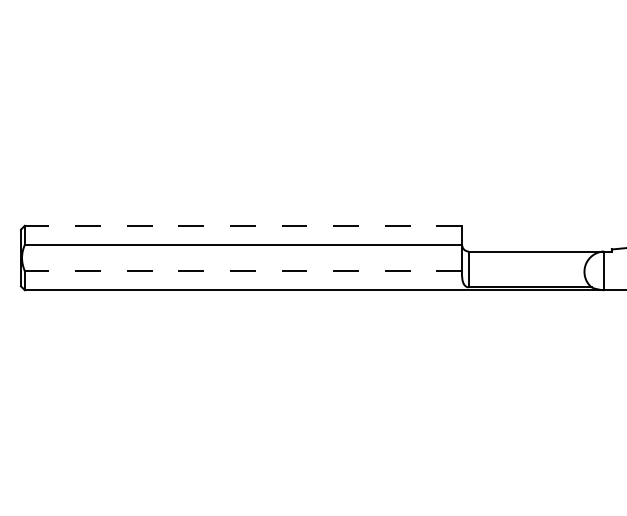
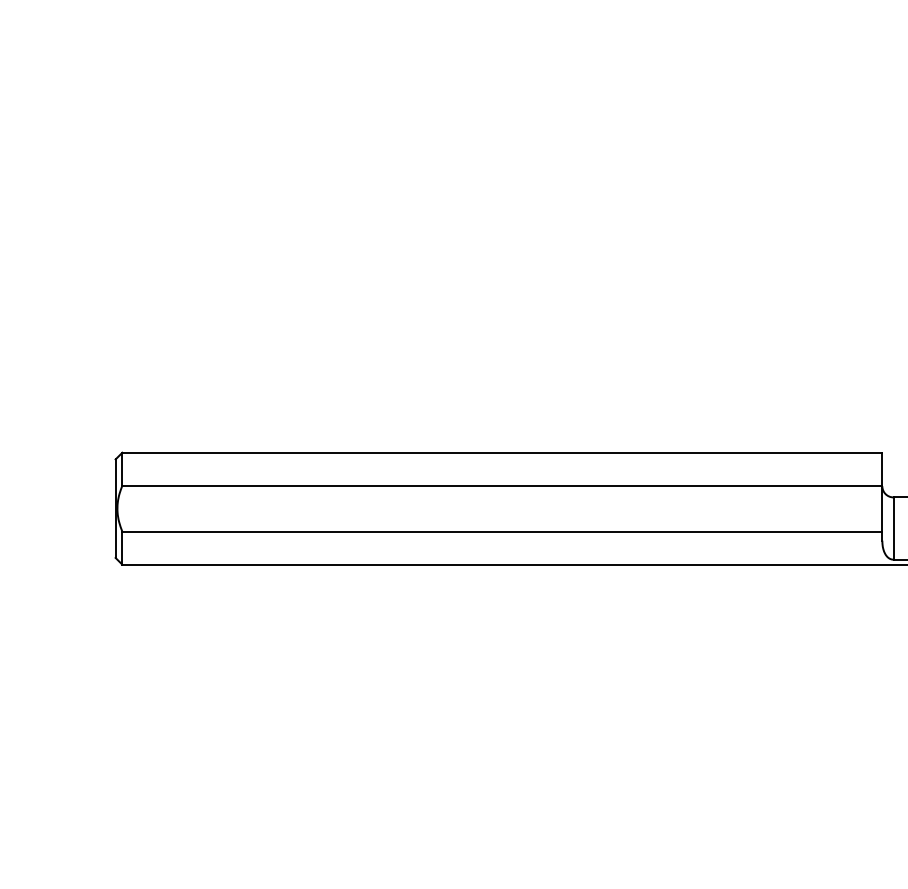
line: (243, 225) -> (502, 452), dashed -> solid
line: (243, 271) -> (502, 532), dashed -> solid

